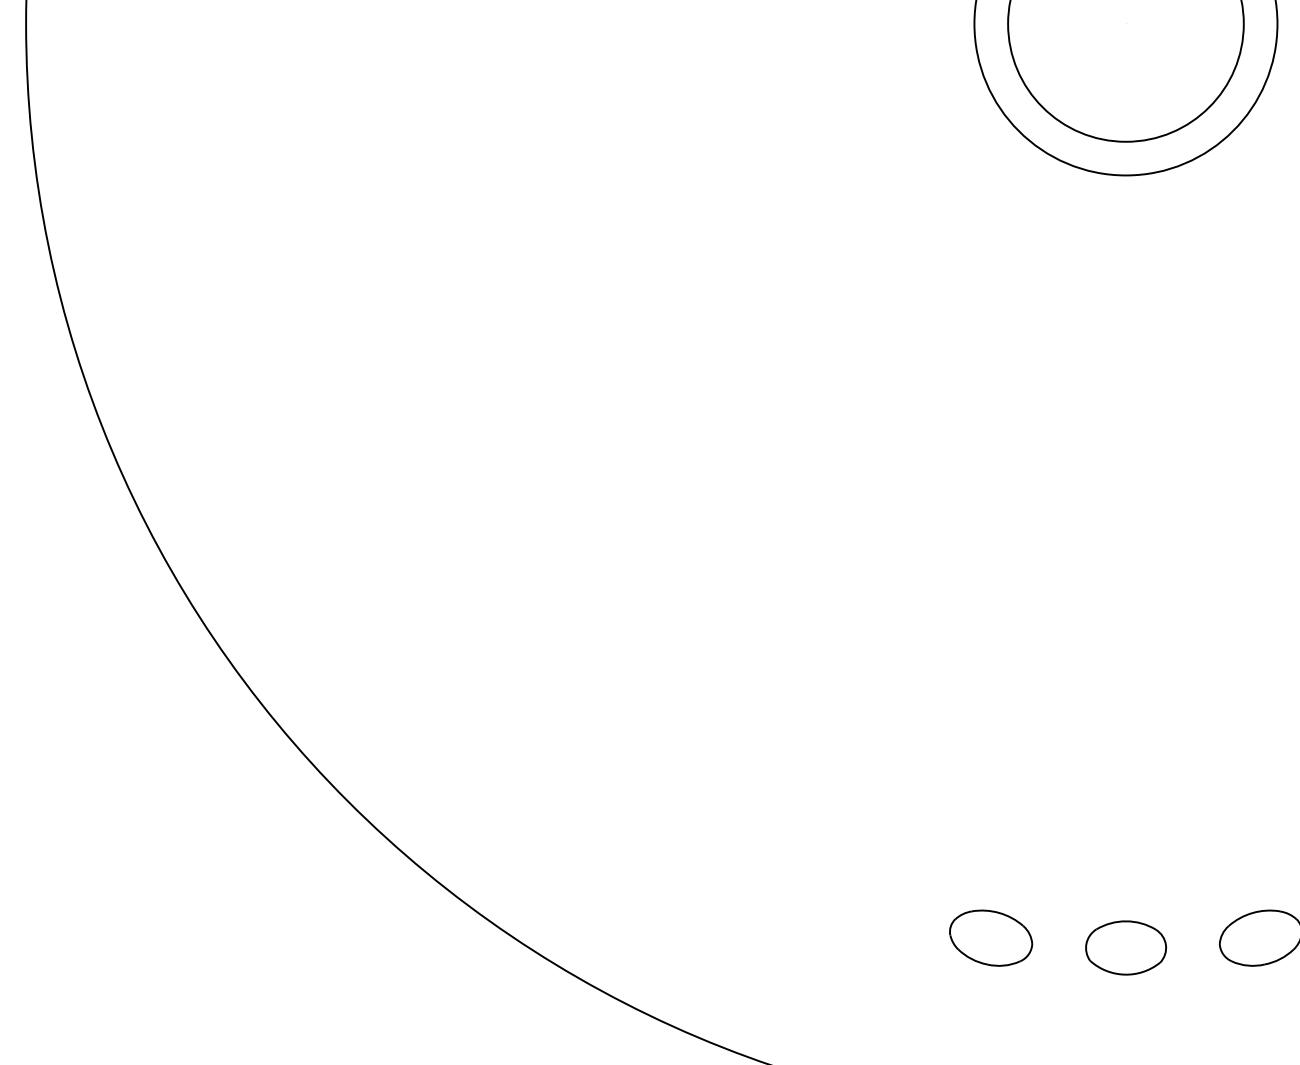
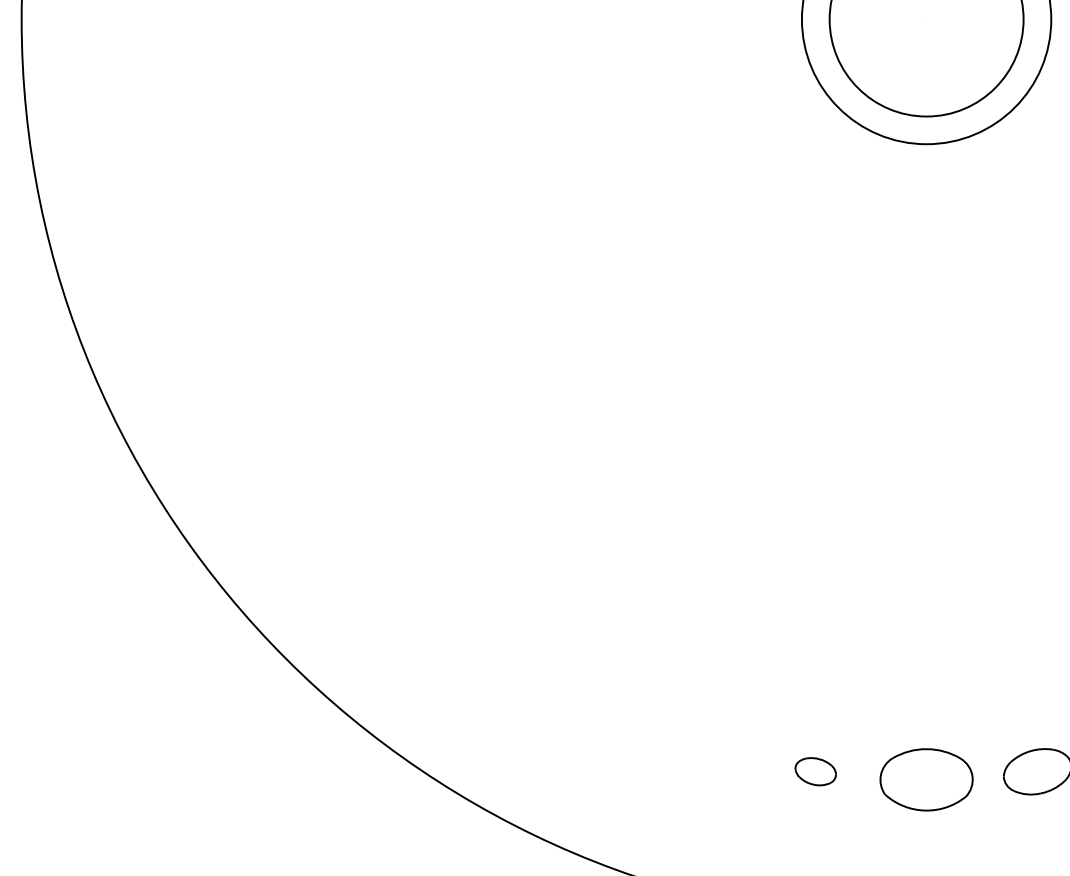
part: (991, 937) -> (815, 771), size x0.6
part: (1126, 947) -> (927, 779), size x1.4

